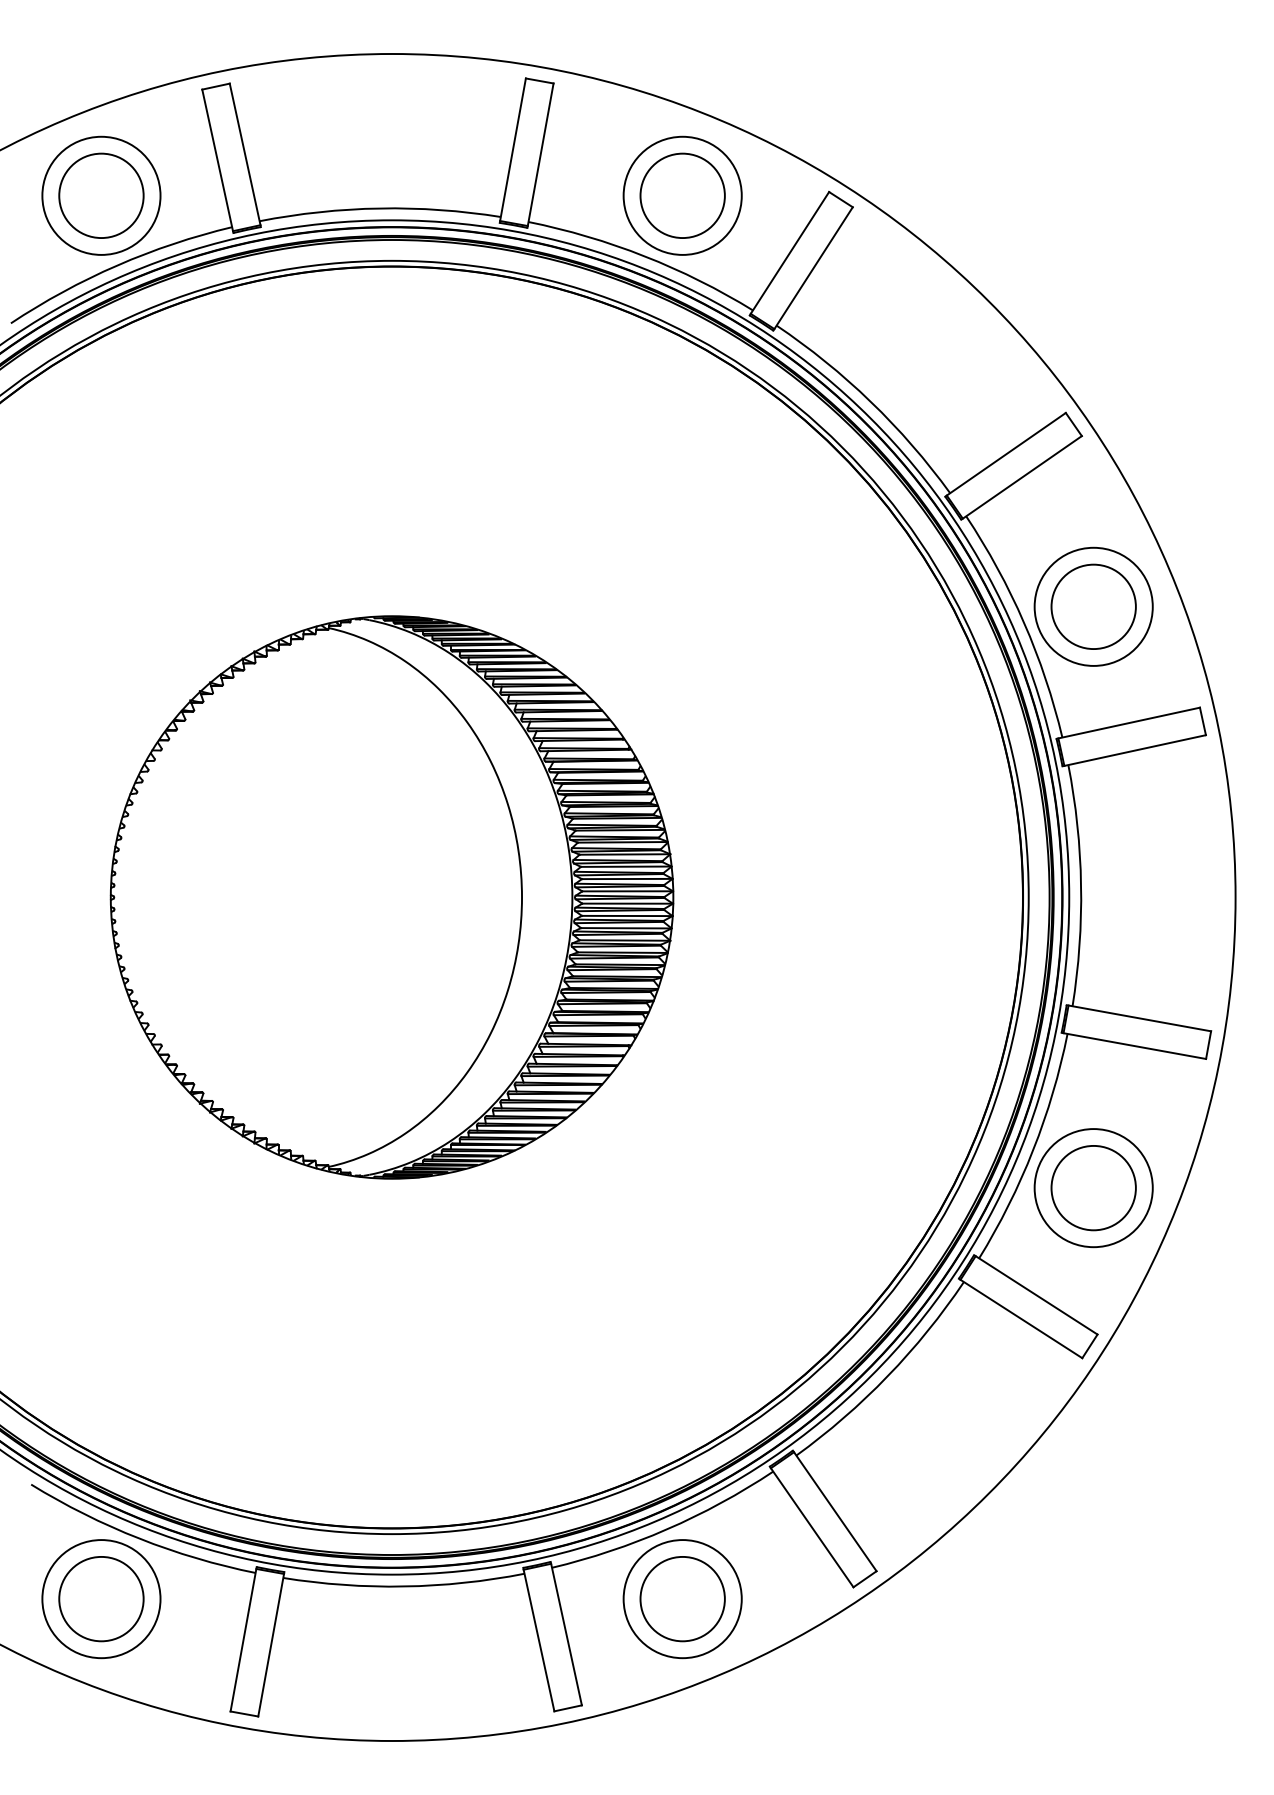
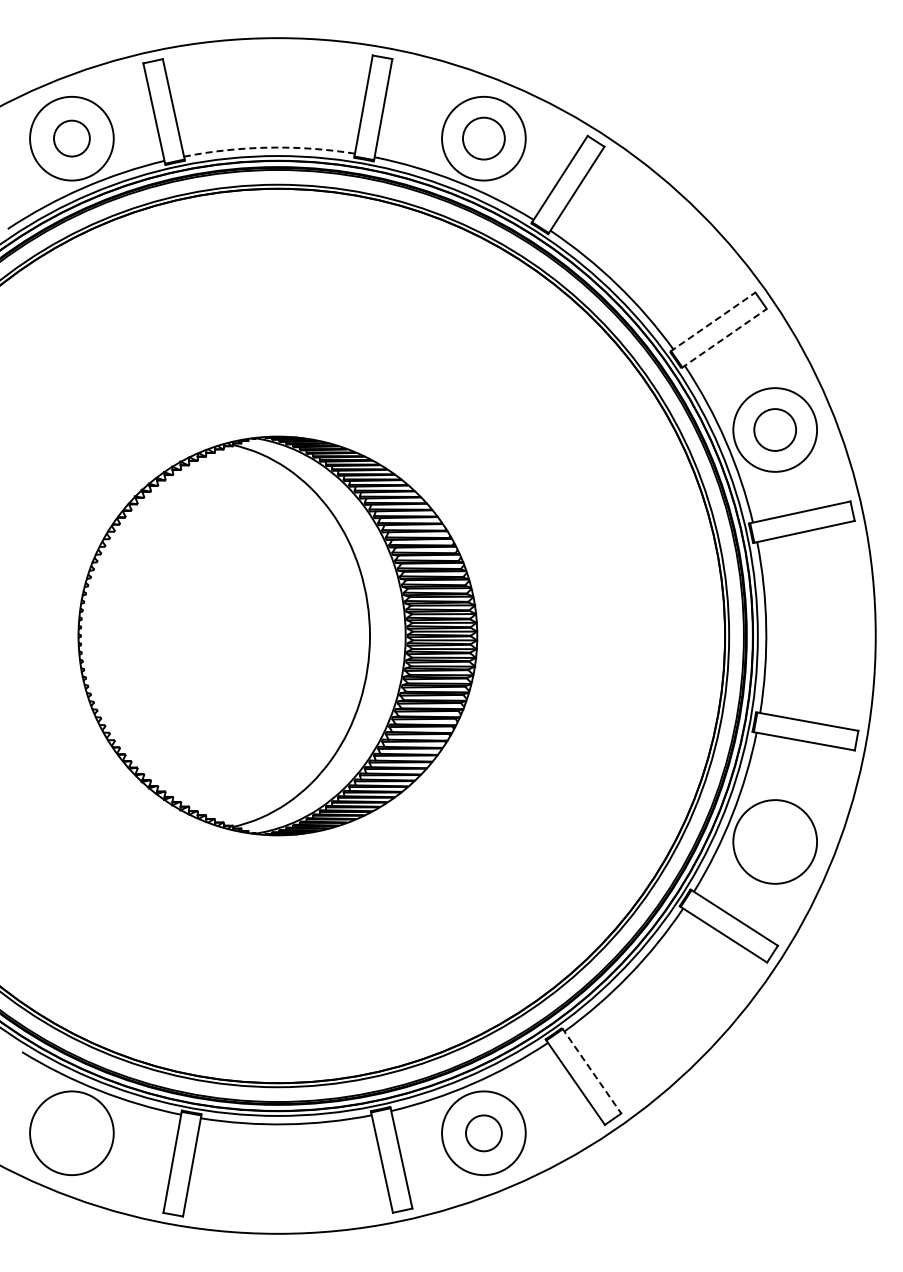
circle: (100, 195) -> (71, 138), size x0.6
circle: (682, 195) -> (483, 138), size x0.7
arc: (380, 208) -> (269, 147), solid -> dashed
line: (1006, 453) -> (713, 321), solid -> dashed
line: (1022, 477) -> (724, 338), solid -> dashed
circle: (1094, 606) -> (775, 429), size x0.7
circle: (1092, 1187) -> (774, 841), removed
line: (834, 1511) -> (591, 1071), solid -> dashed
circle: (100, 1599) -> (71, 1133), removed
circle: (682, 1599) -> (483, 1133), size x0.6

